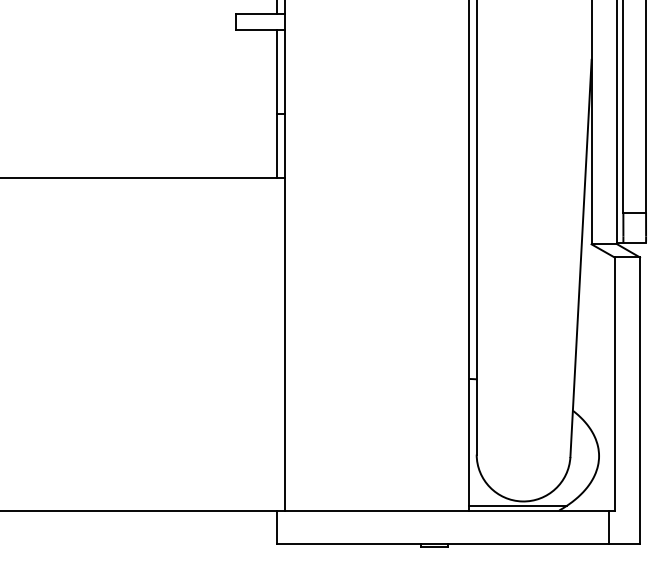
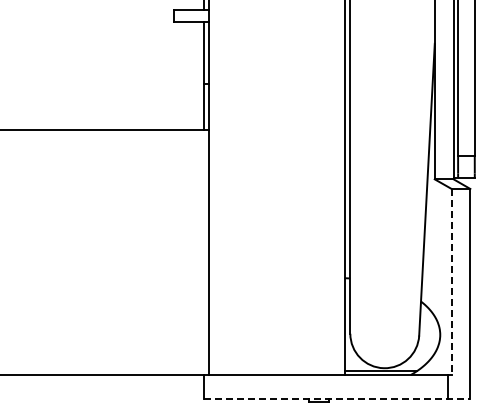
line: (614, 383) -> (451, 281), solid -> dashed
line: (459, 544) -> (337, 399), solid -> dashed

